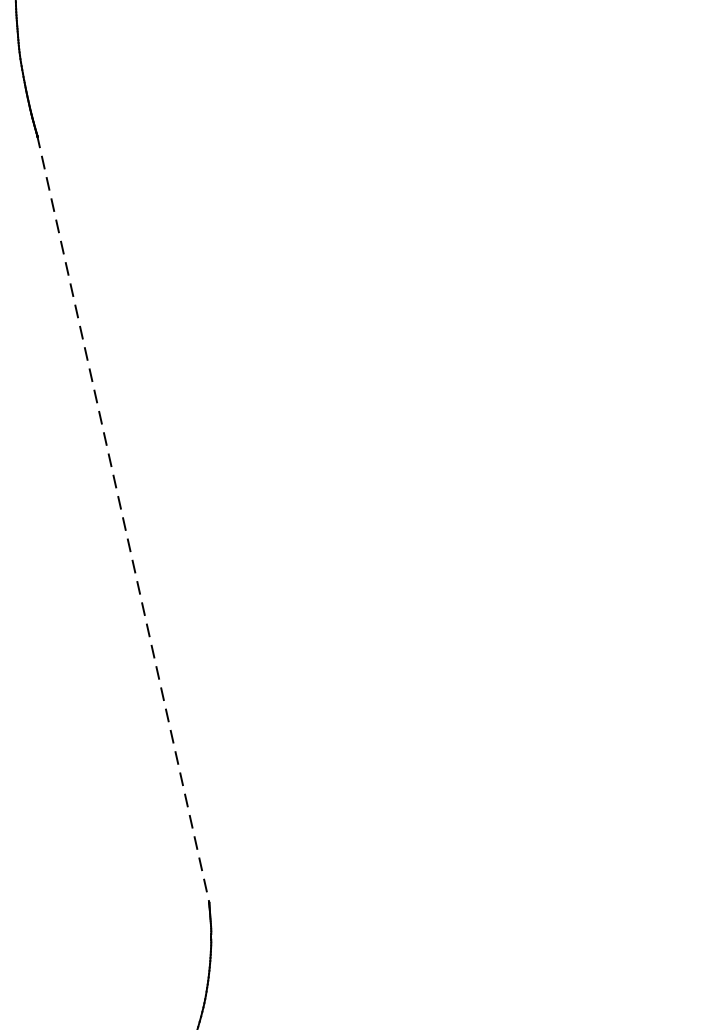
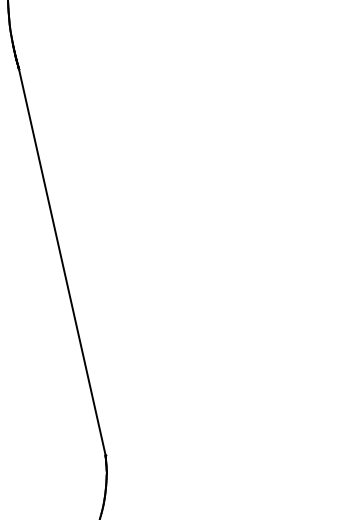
line: (123, 519) -> (62, 262), dashed -> solid

